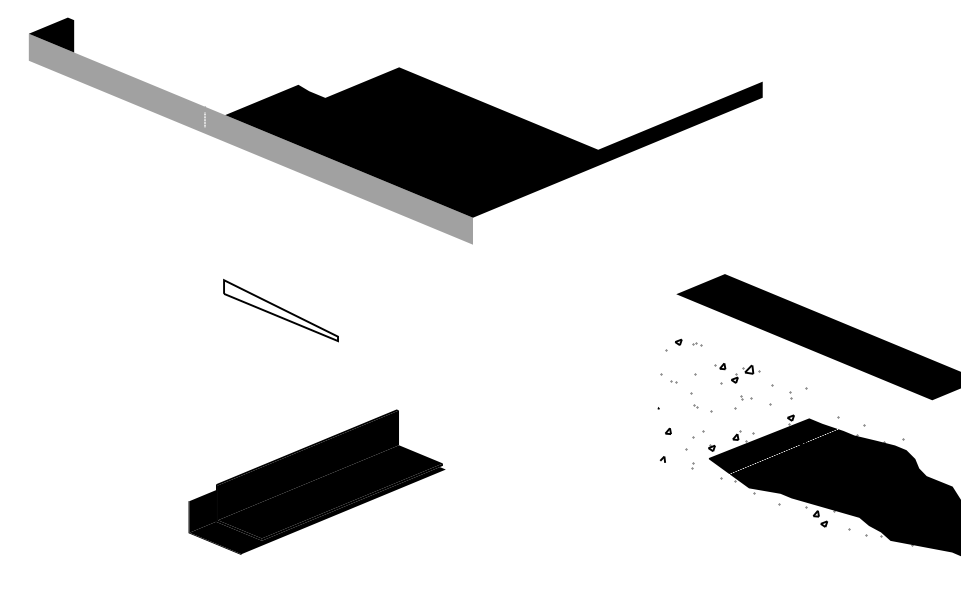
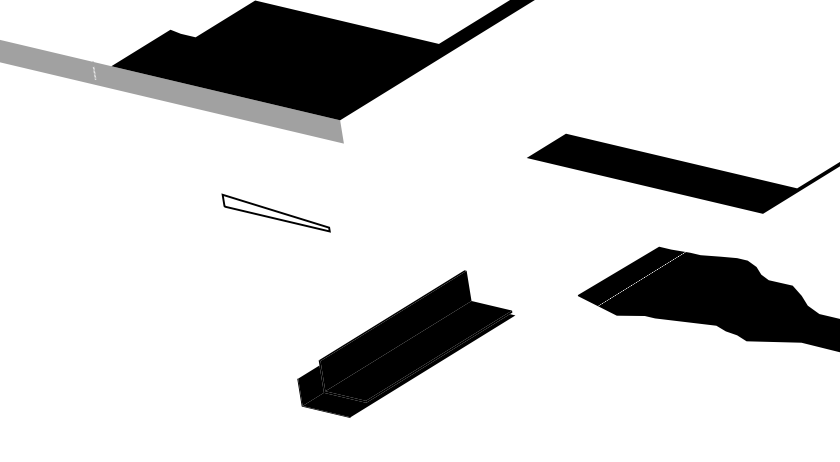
part: (280, 310) -> (275, 213), moved
hatch: (784, 441) -> (640, 270), removed
part: (316, 481) -> (405, 343), moved

